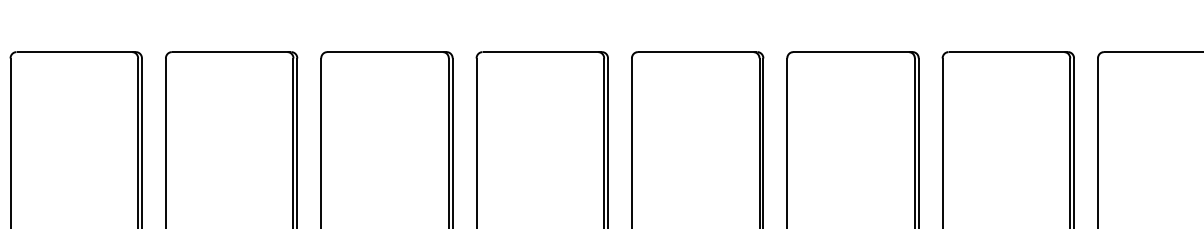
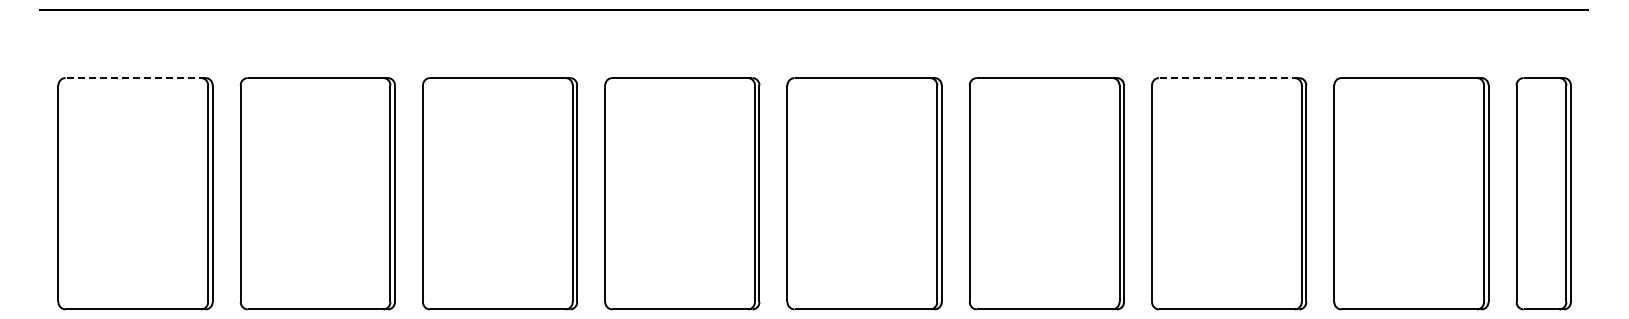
line: (76, 52) -> (135, 78), solid -> dashed
line: (1007, 52) -> (1228, 78), solid -> dashed

